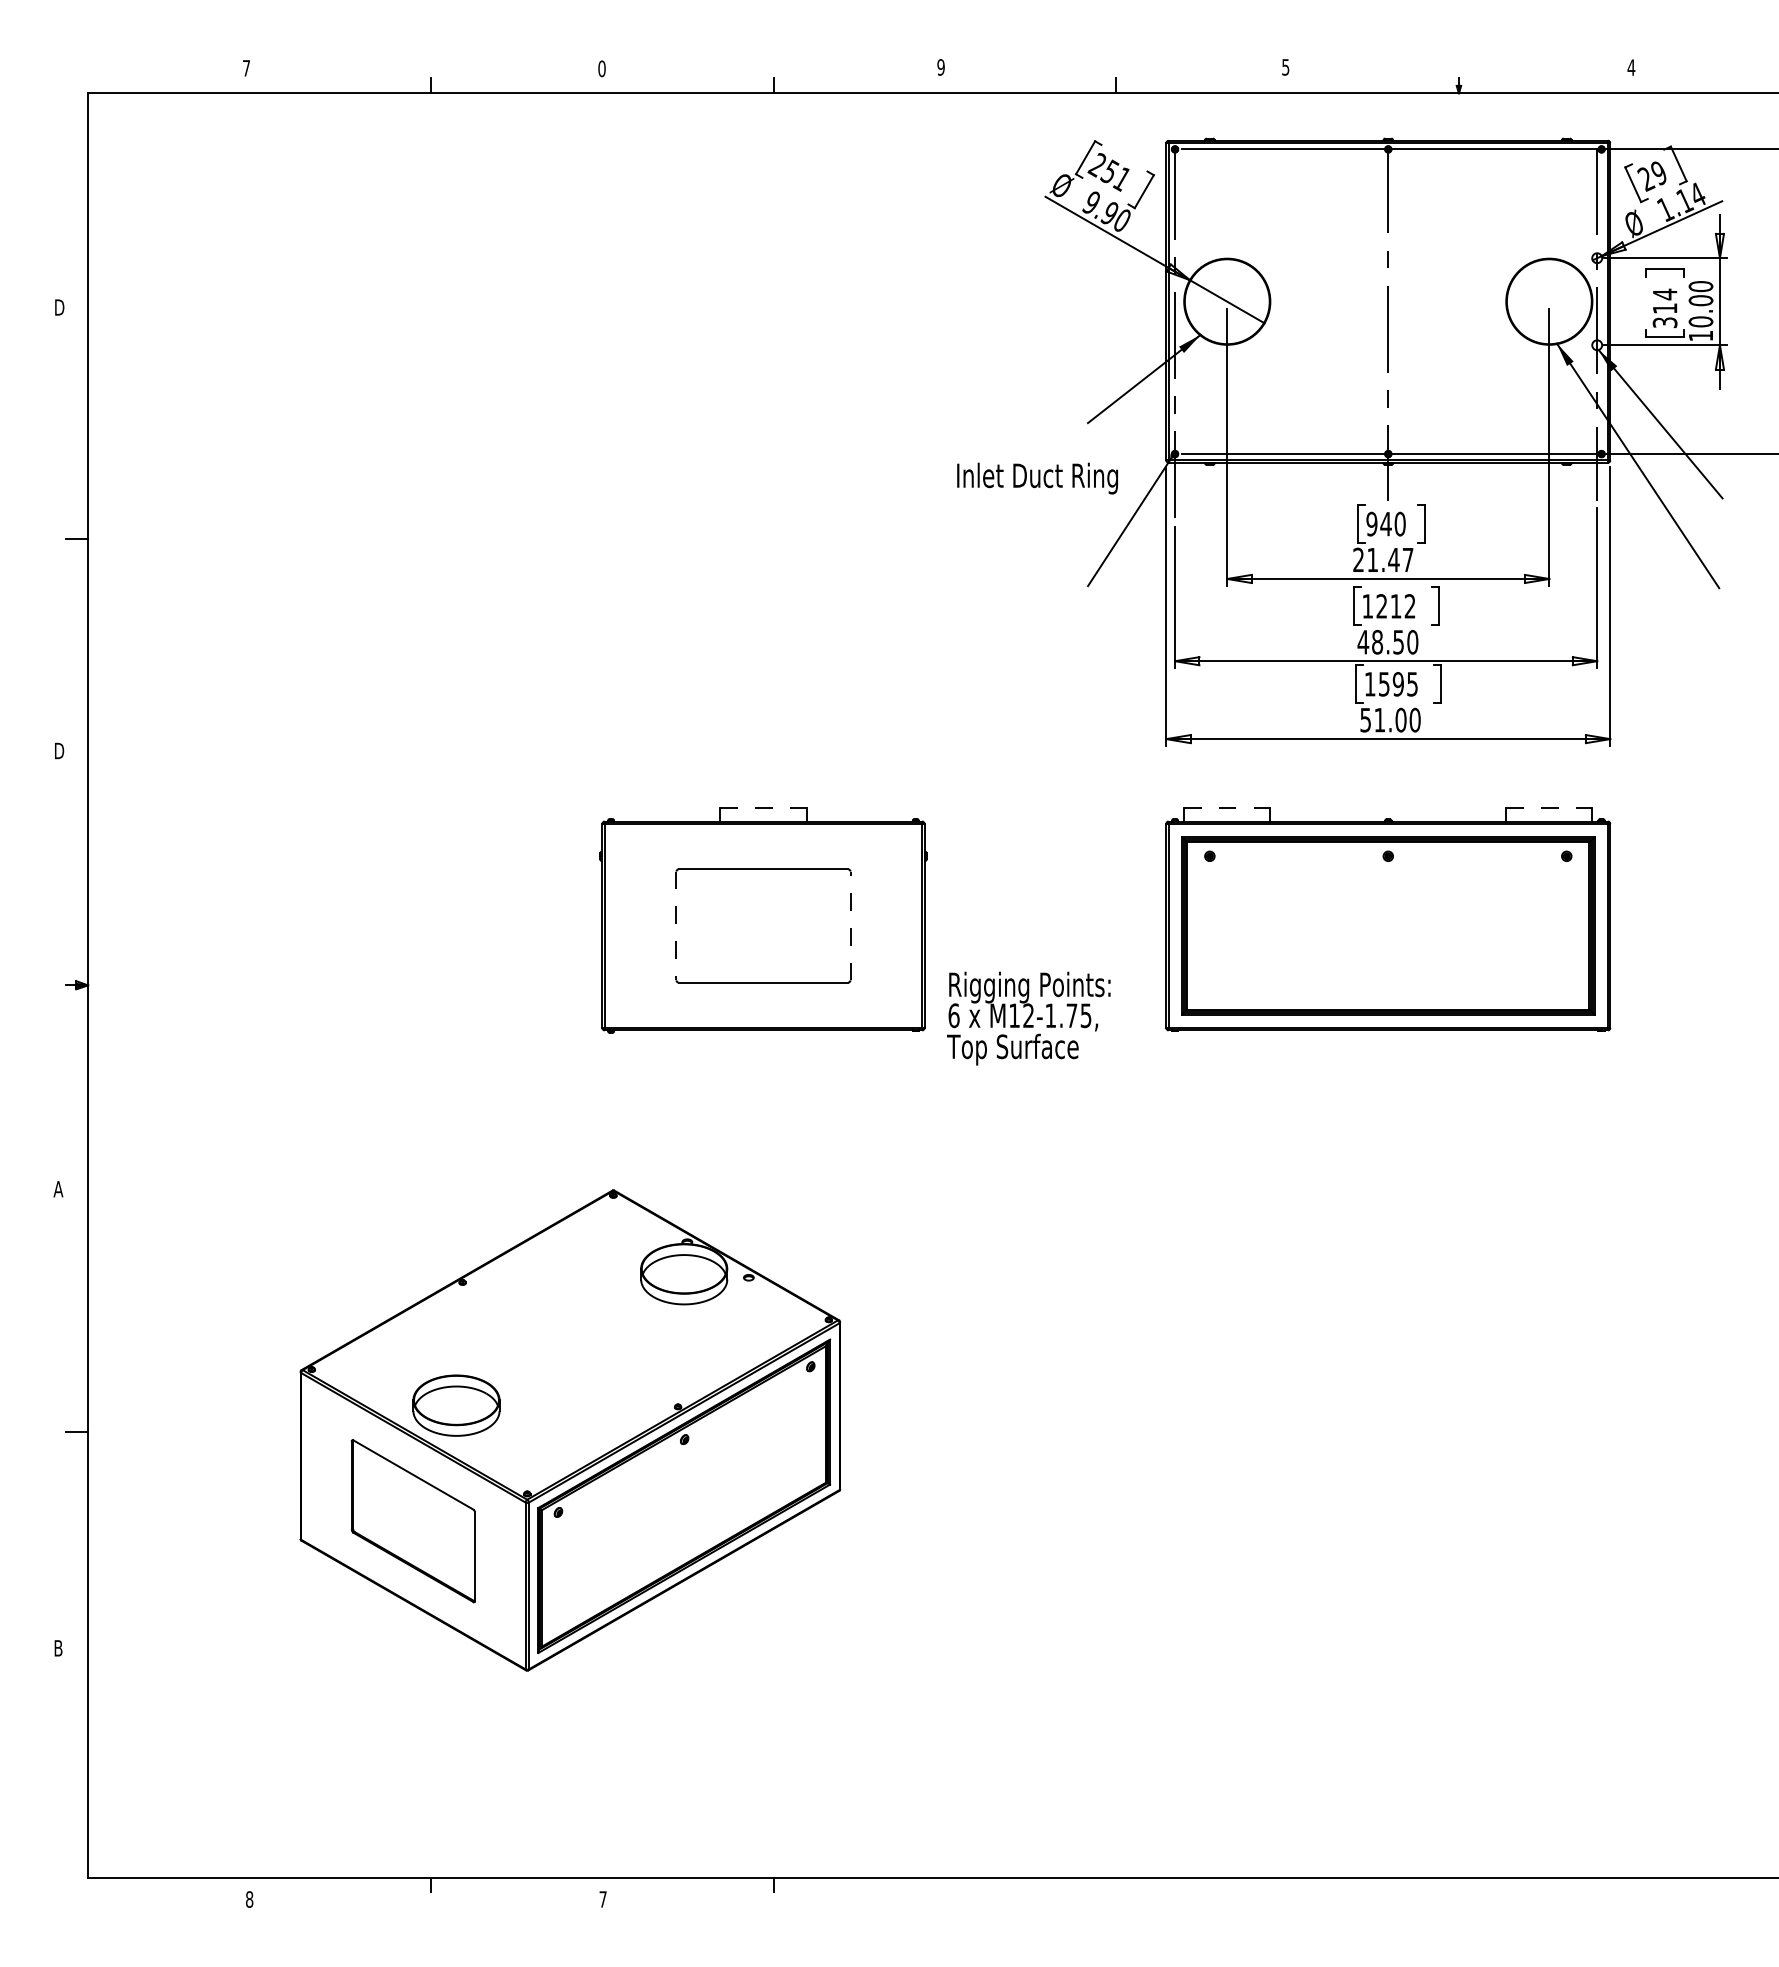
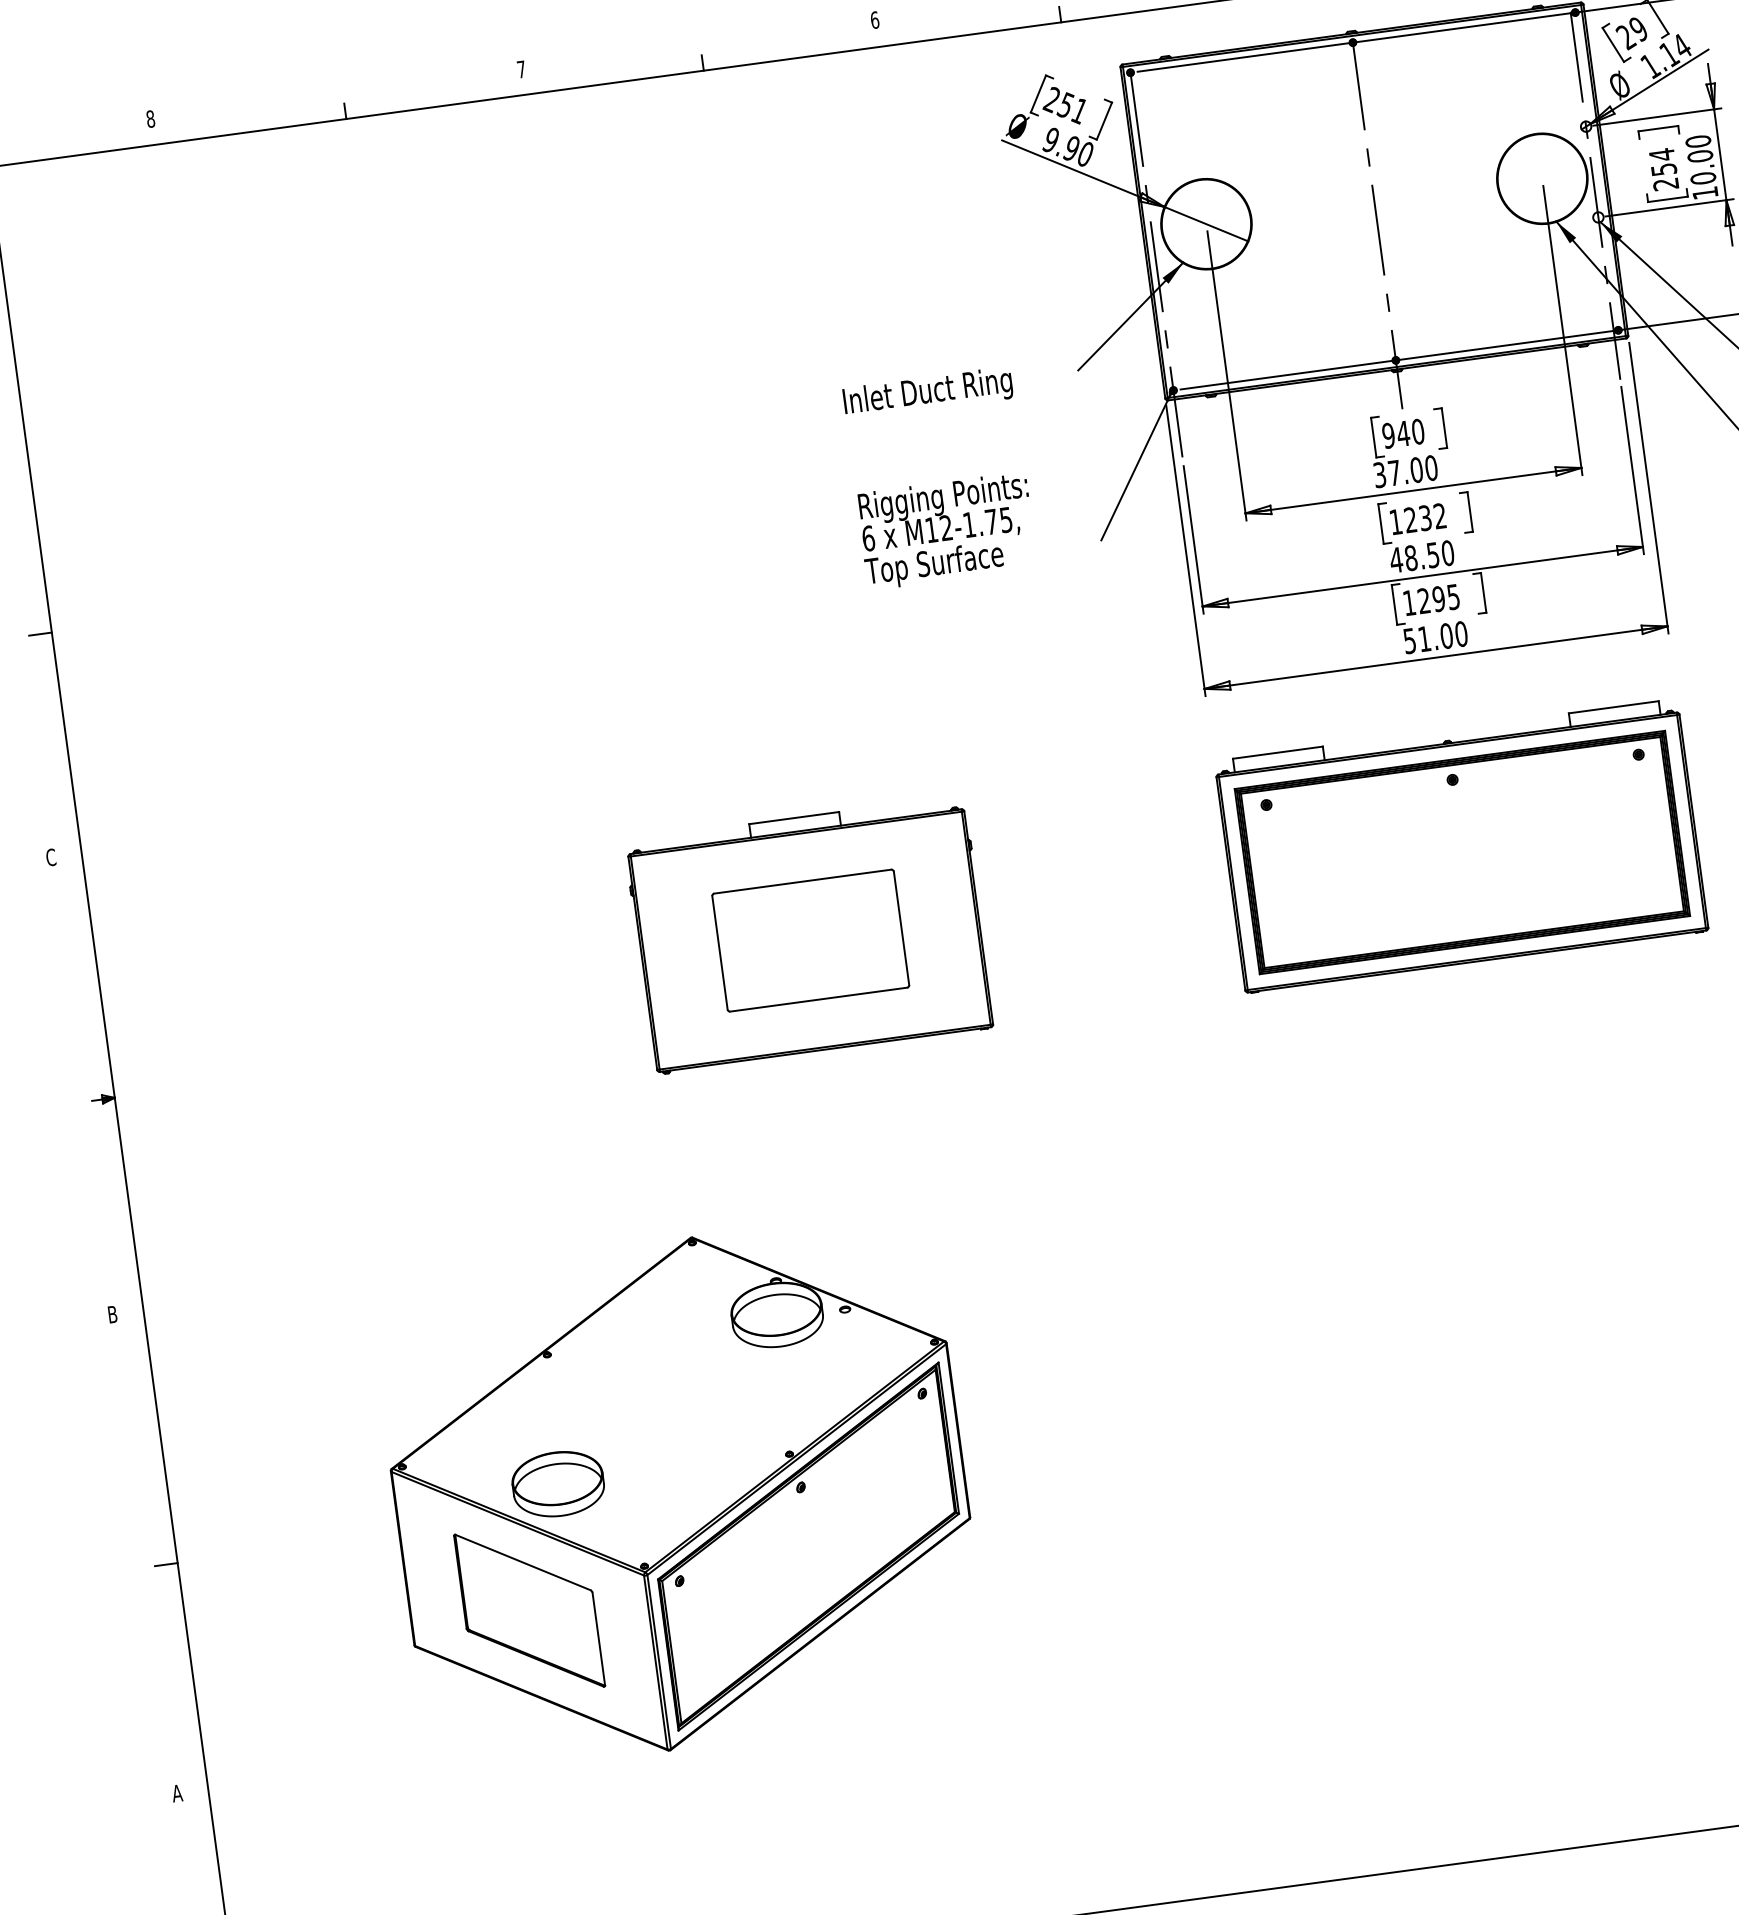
text: (940, 67) -> (874, 20), 9 -> 6
text: (246, 68) -> (150, 119), 7 -> 8
text: (601, 68) -> (520, 69), 0 -> 7
text: (1665, 315) -> (1665, 176), 314 -> 254
text: (1037, 478) -> (927, 393), moved
text: (1383, 559) -> (1405, 471), 21.47 -> 37.00
text: (1395, 606) -> (1424, 518), 1212 -> 1232
text: (1384, 683) -> (1424, 600), 1595 -> 1295
text: (59, 750) -> (51, 856), D -> C
line: (763, 808) -> (794, 818), dashed -> solid
line: (1227, 808) -> (1278, 752), dashed -> solid
line: (1549, 808) -> (1613, 707), dashed -> solid
line: (850, 925) -> (901, 927), dashed -> solid
line: (676, 926) -> (720, 953), dashed -> solid
text: (1028, 1018) -> (946, 530), moved
text: (58, 1189) -> (112, 1314), A -> B
text: (58, 1648) -> (177, 1793), B -> A

